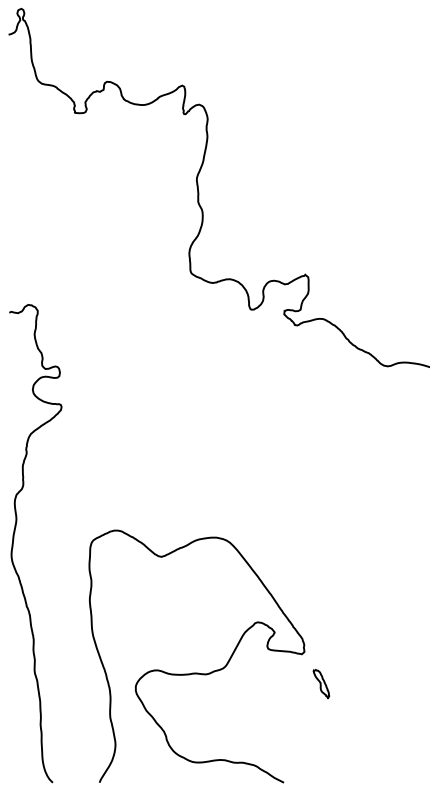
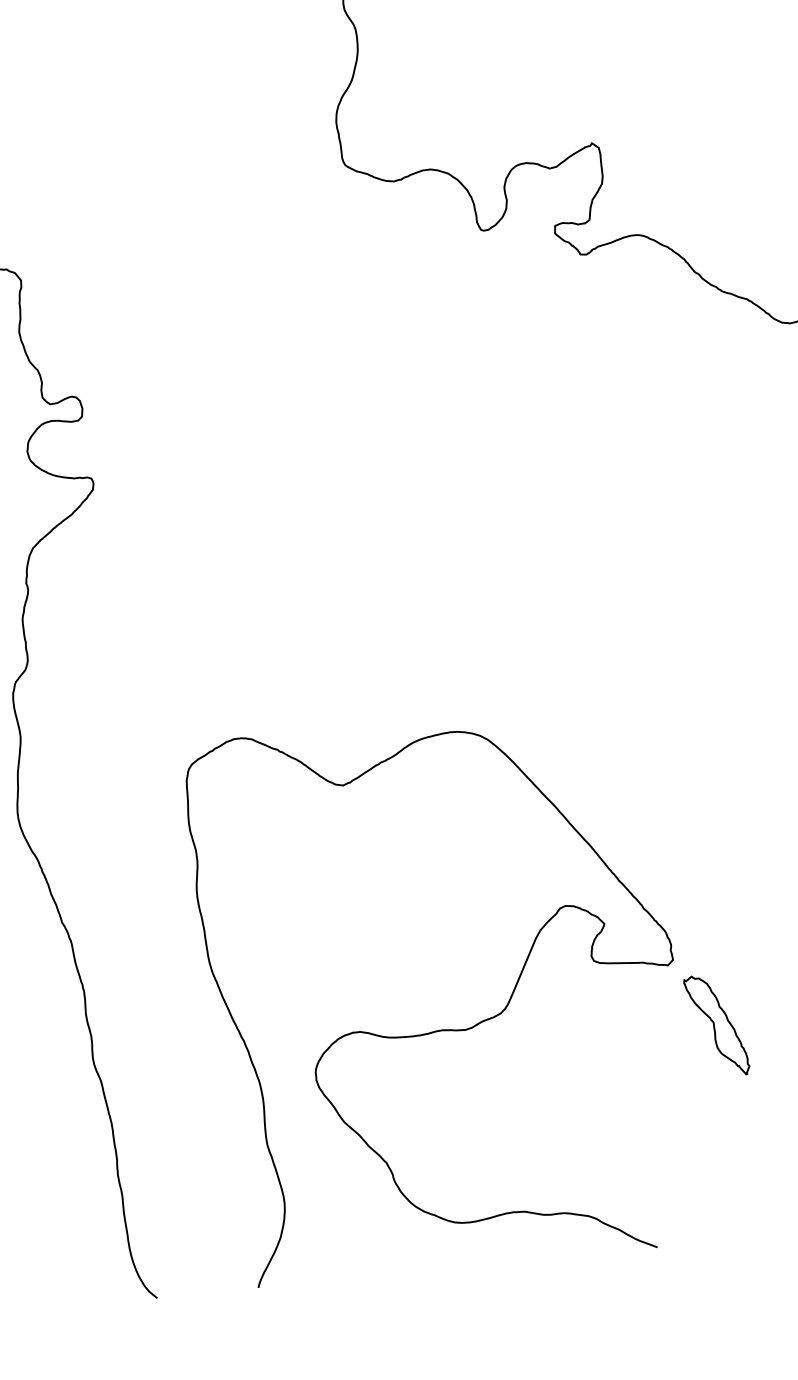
part: (321, 683) -> (716, 1024), size x1.67

